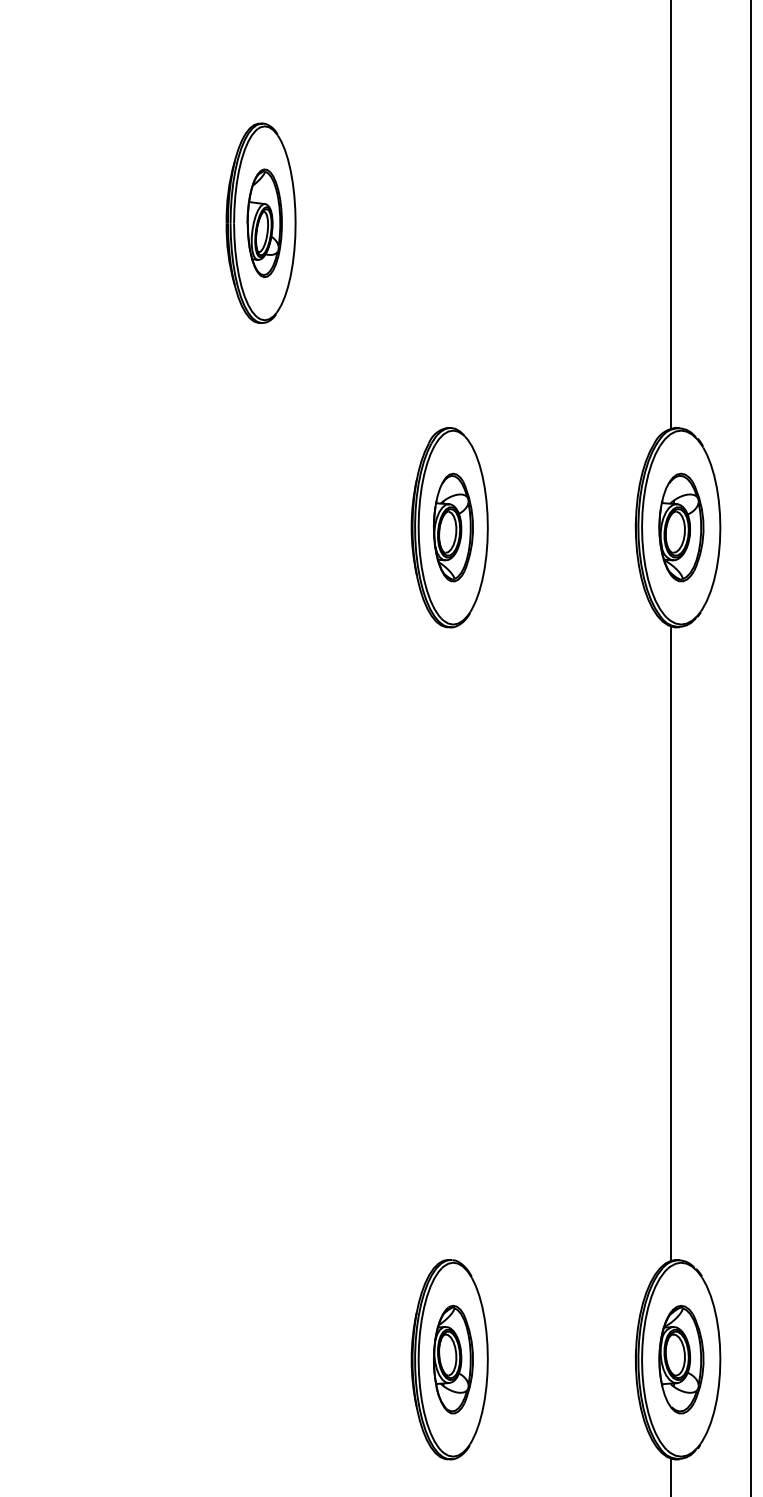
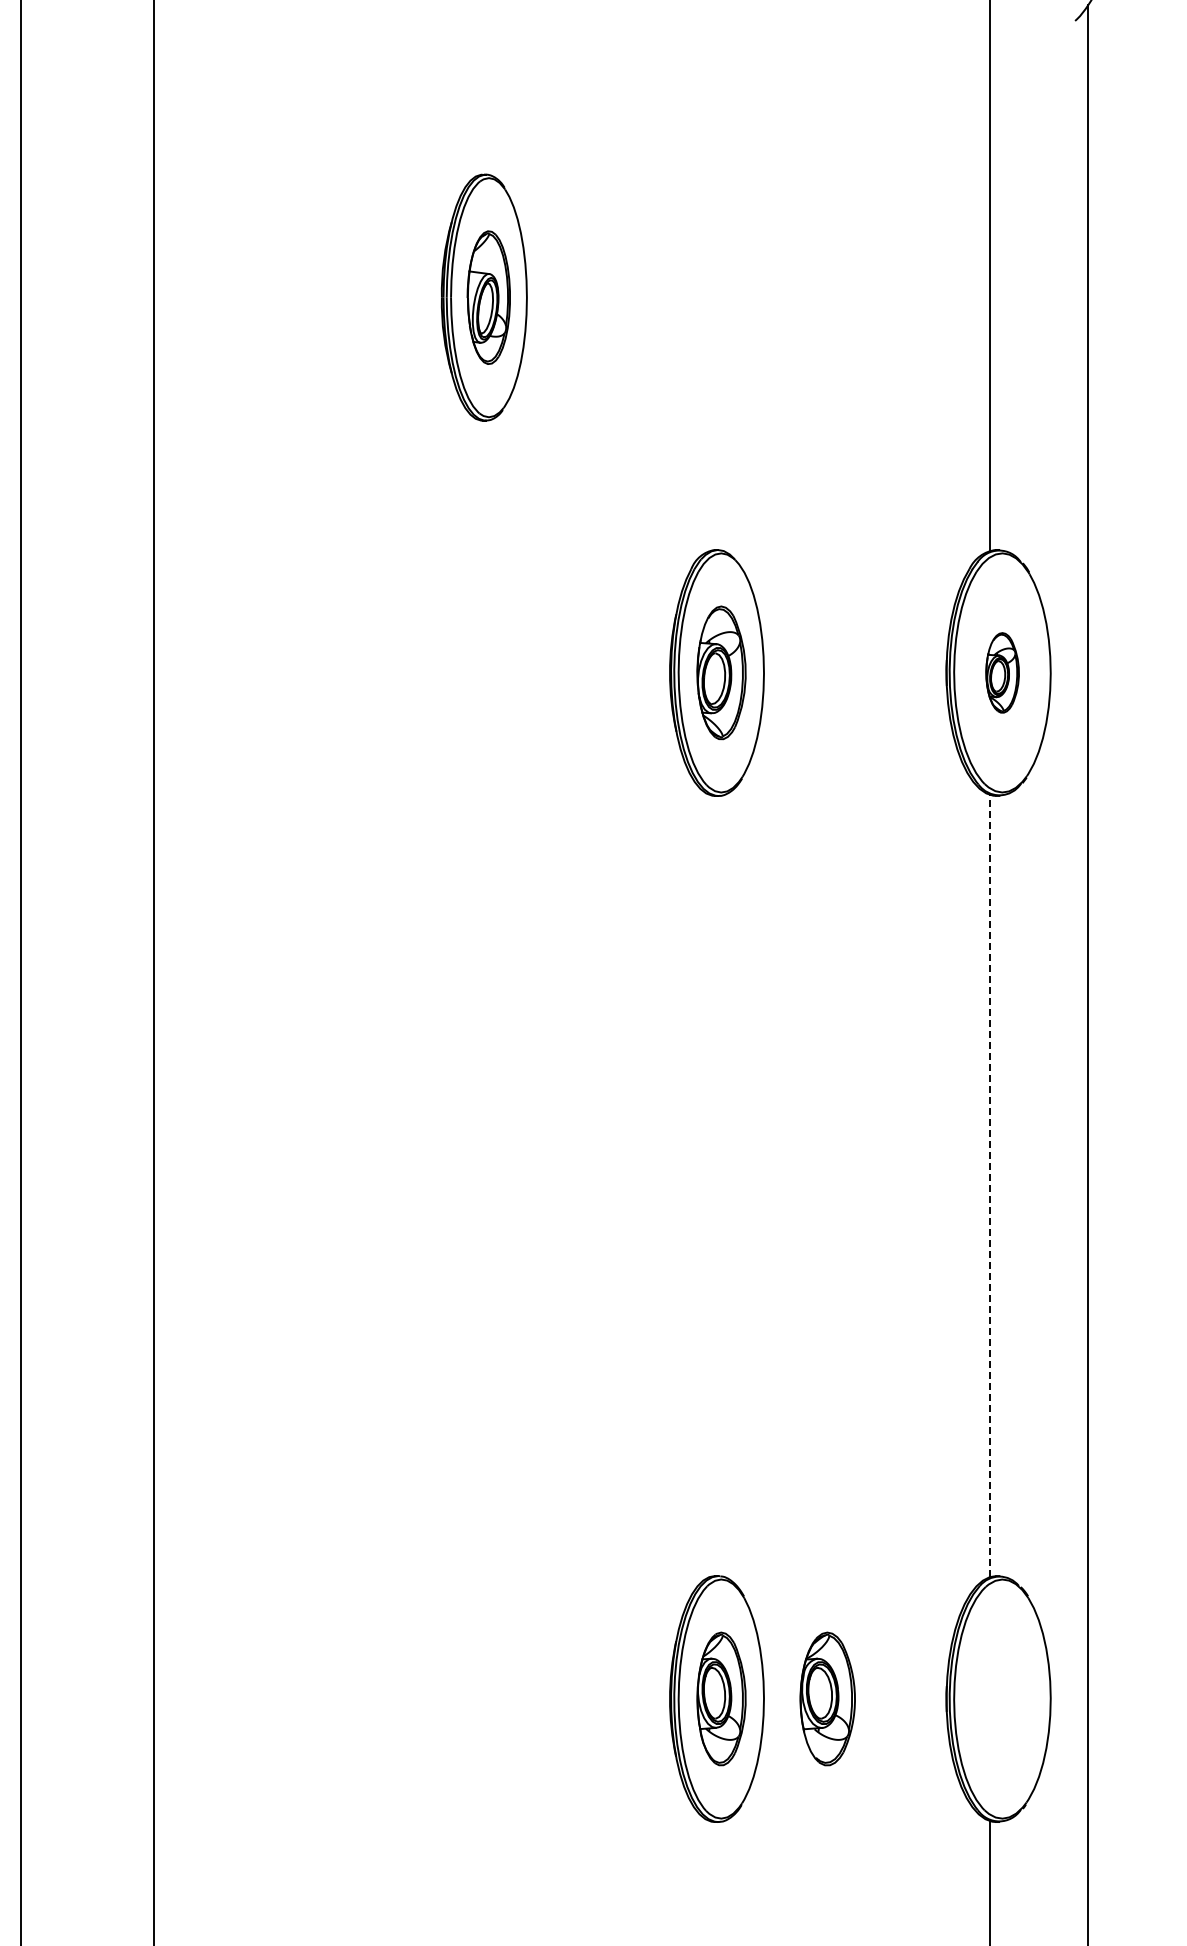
part: (681, 527) -> (1002, 672), size x0.6
line: (670, 943) -> (989, 1185), solid -> dashed
part: (681, 1359) -> (827, 1698), moved

